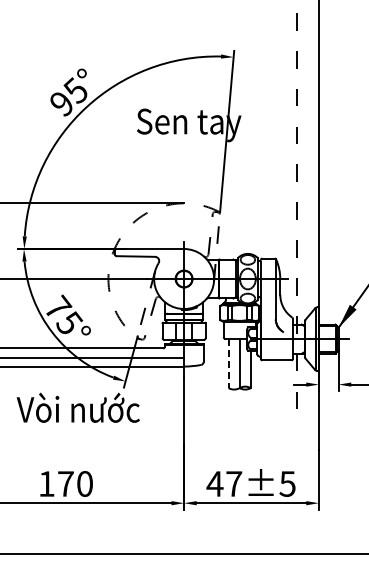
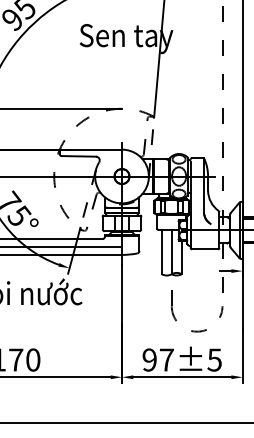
line: (228, 363) -> (161, 252), dashed -> solid
part: (262, 450) -> (192, 330), added
text: (214, 483) -> (149, 359), 47±5 -> 97±5

